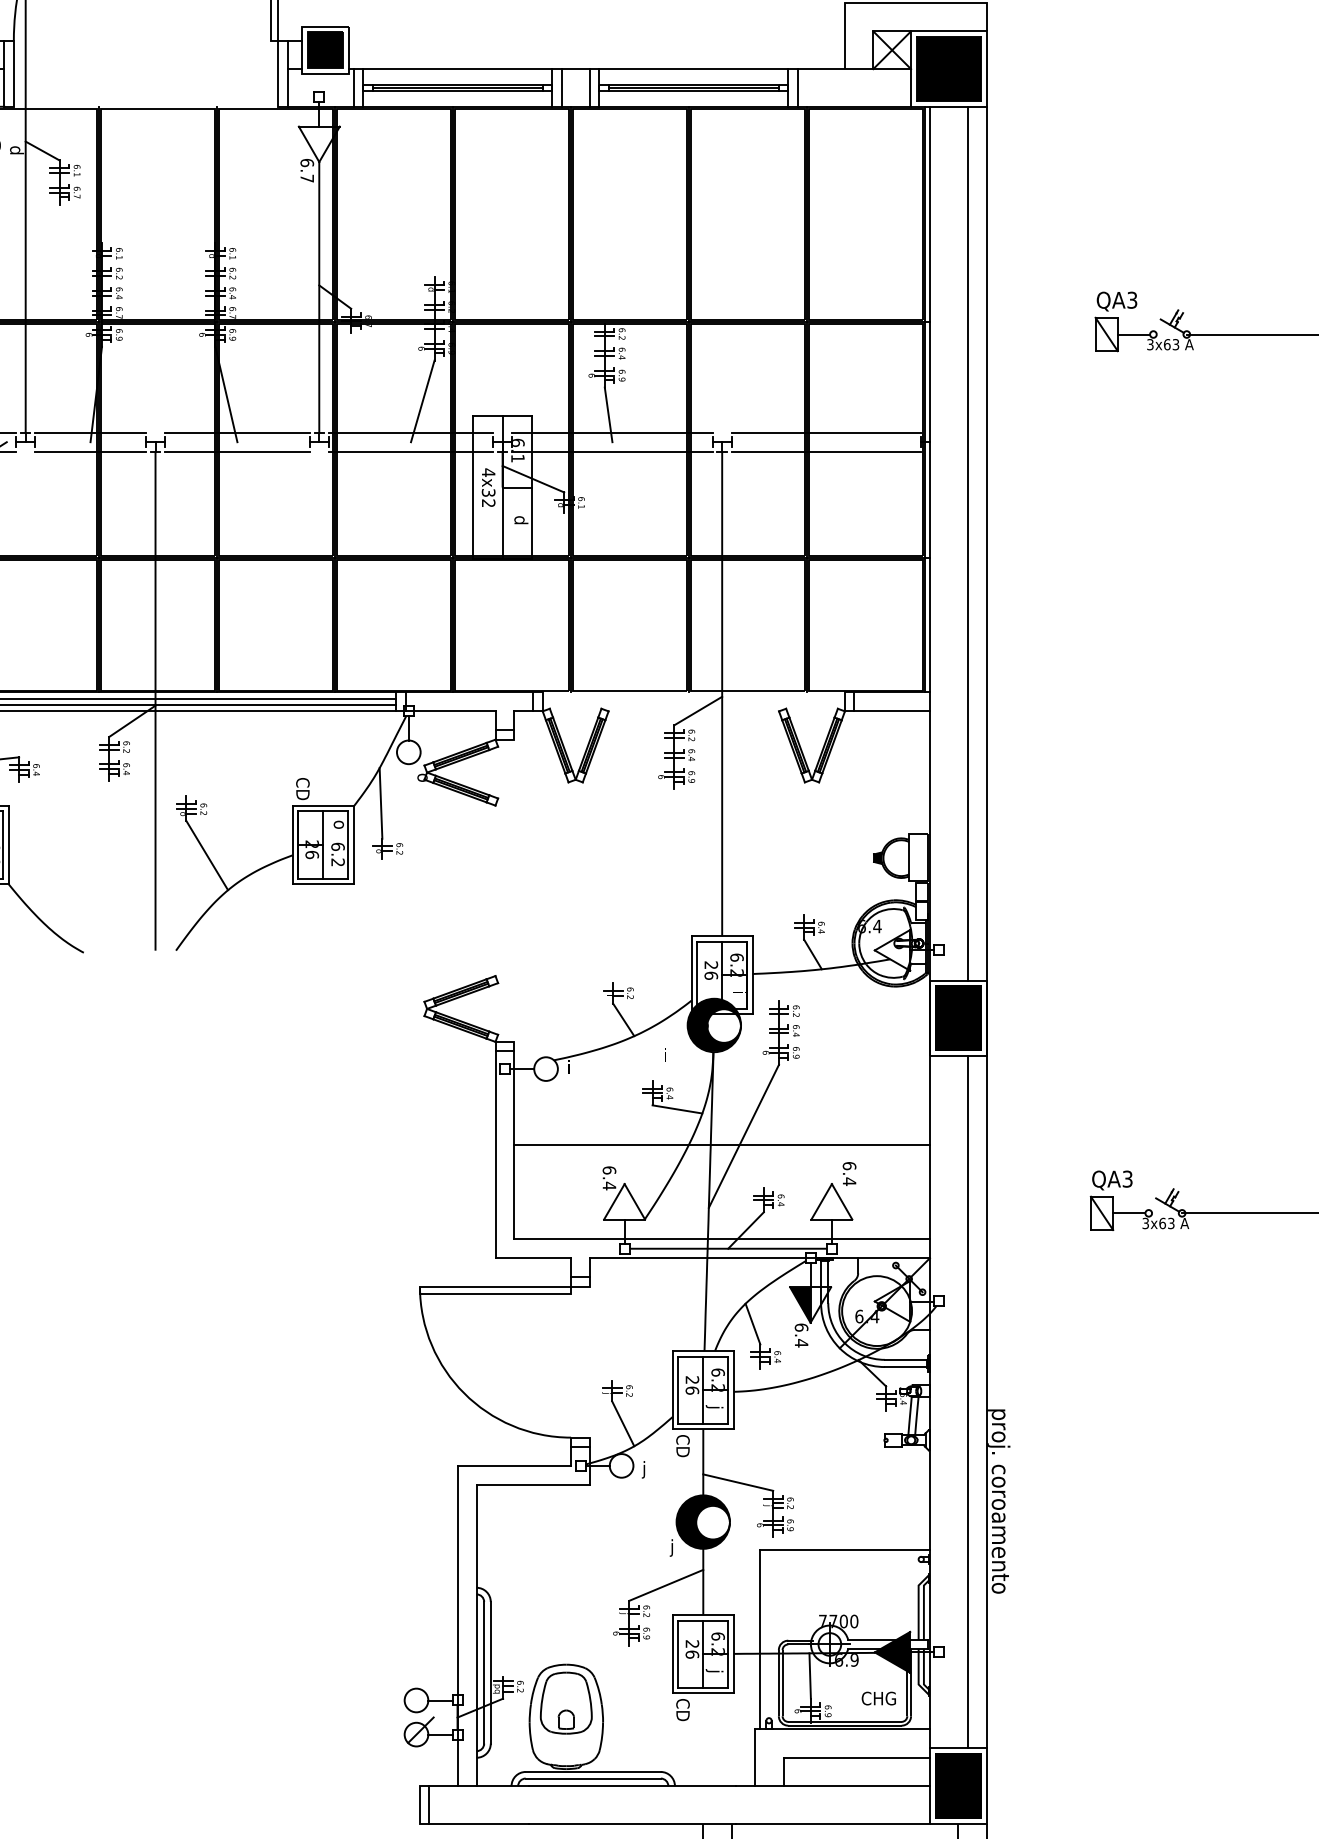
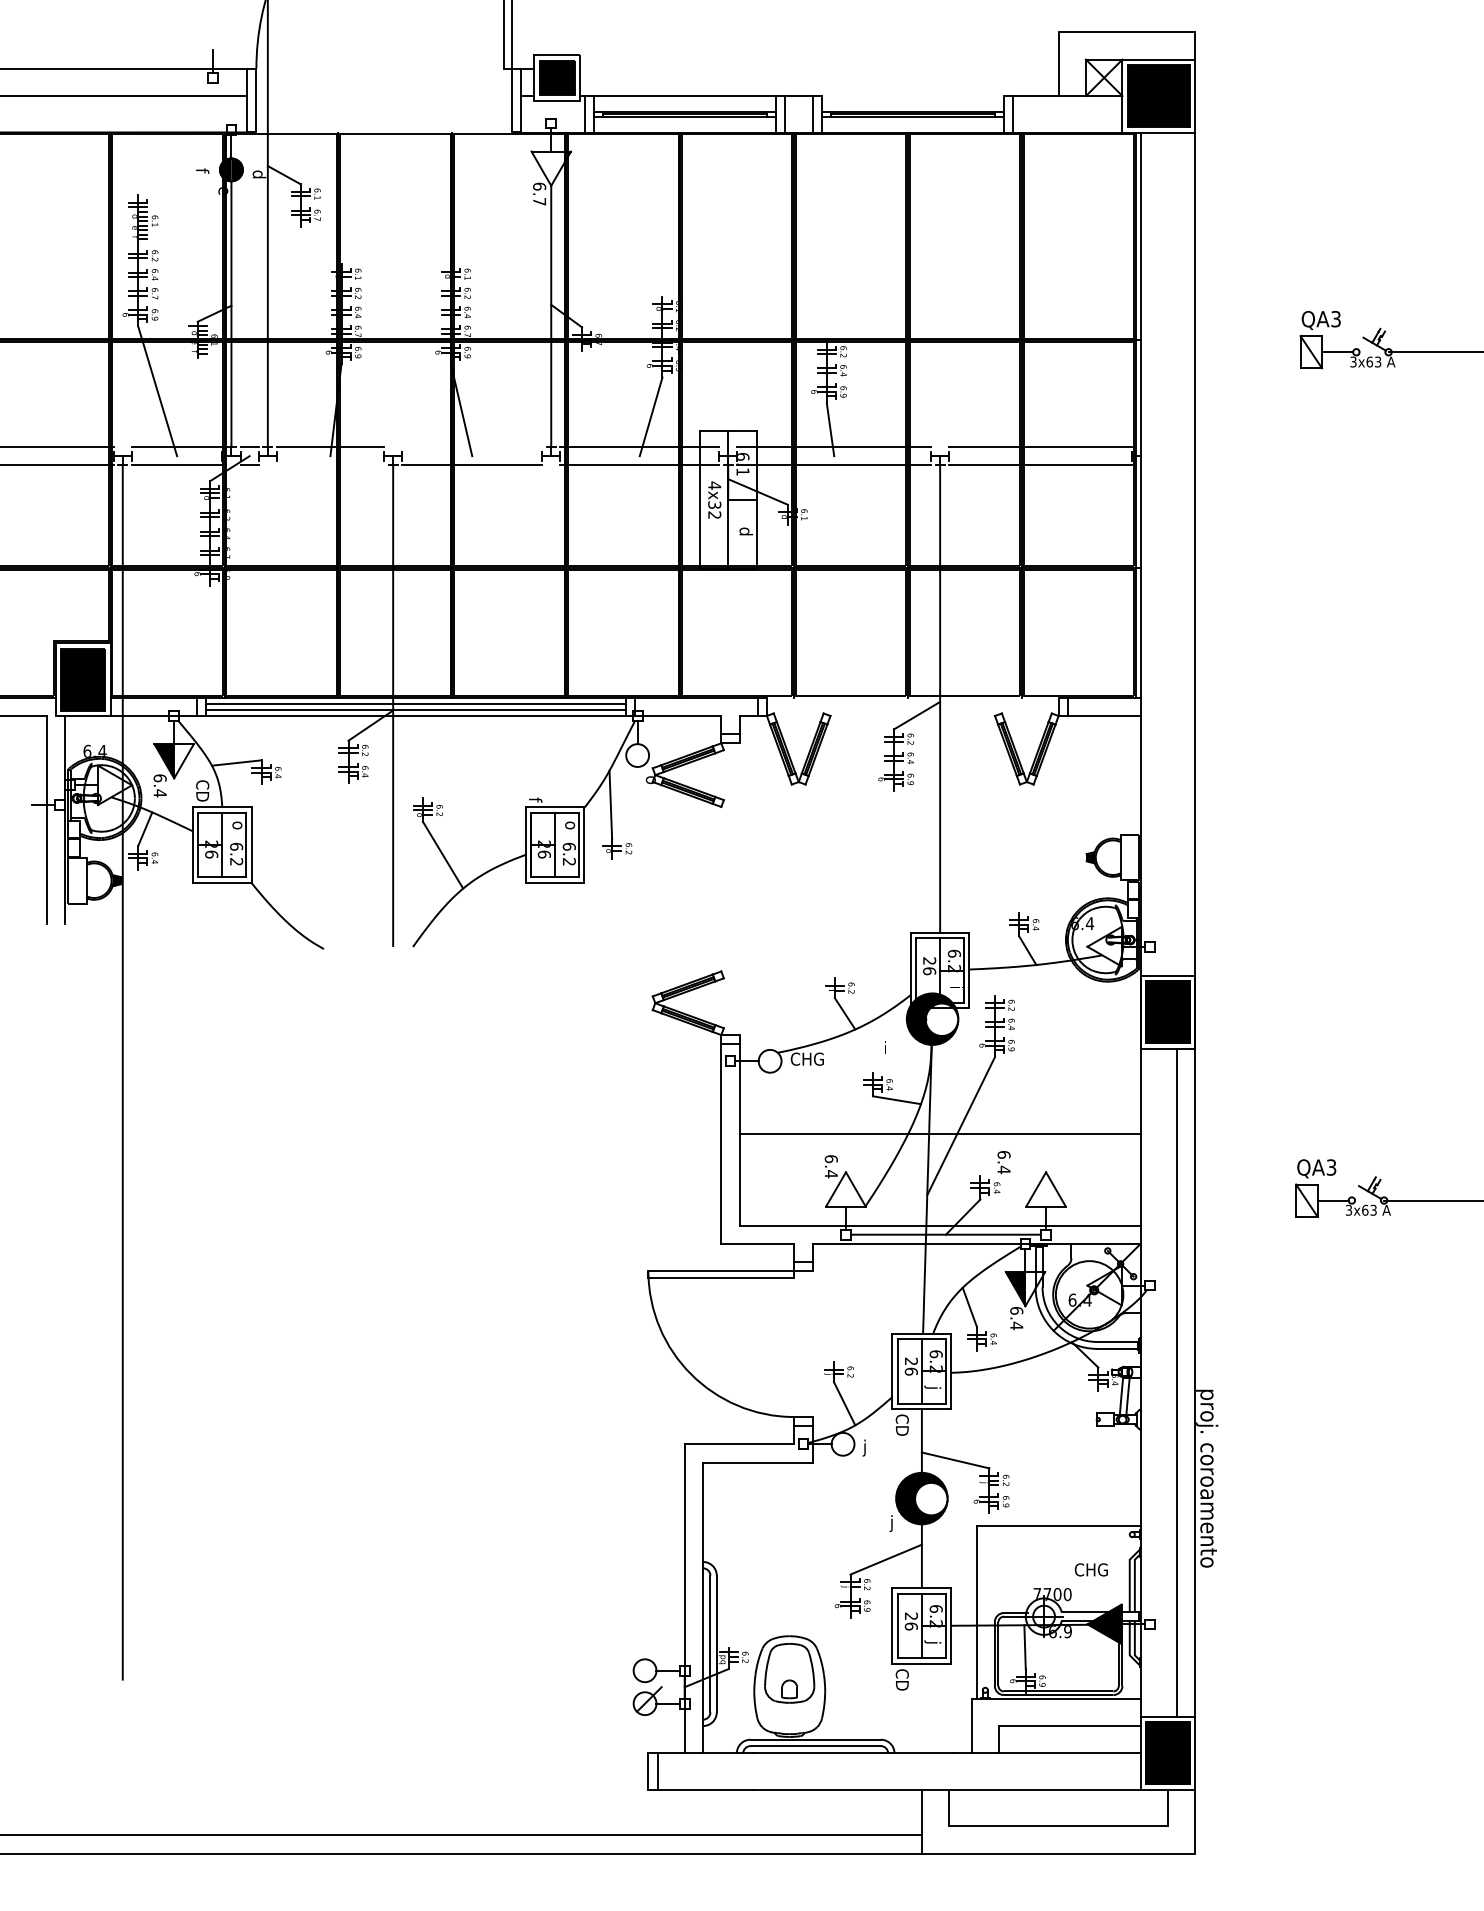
line: (693, 69) -> (912, 96), removed
line: (237, 433) -> (472, 447), removed
line: (90, 451) -> (330, 465), removed
line: (968, 543) -> (1177, 553), removed
text: (302, 789) -> (535, 791), CD -> f
text: (583, 1066) -> (806, 1058), i -> CHG
text: (848, 1173) -> (1003, 1162), moved
text: (877, 1698) -> (1090, 1569), moved

